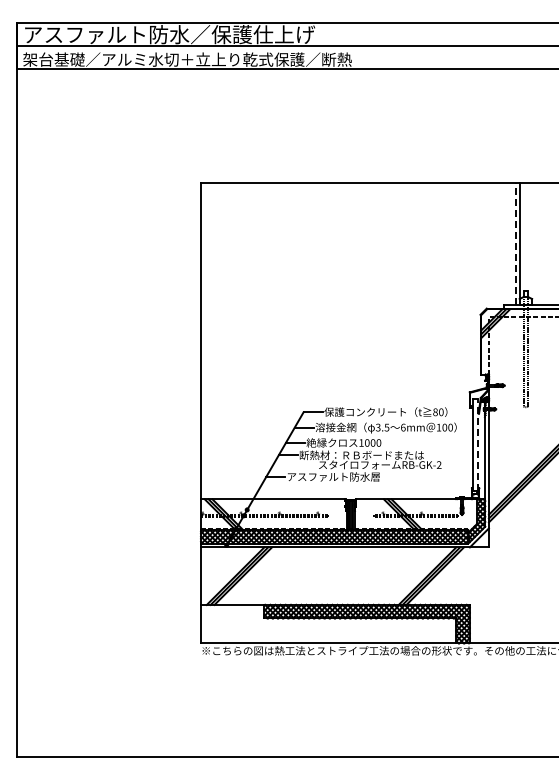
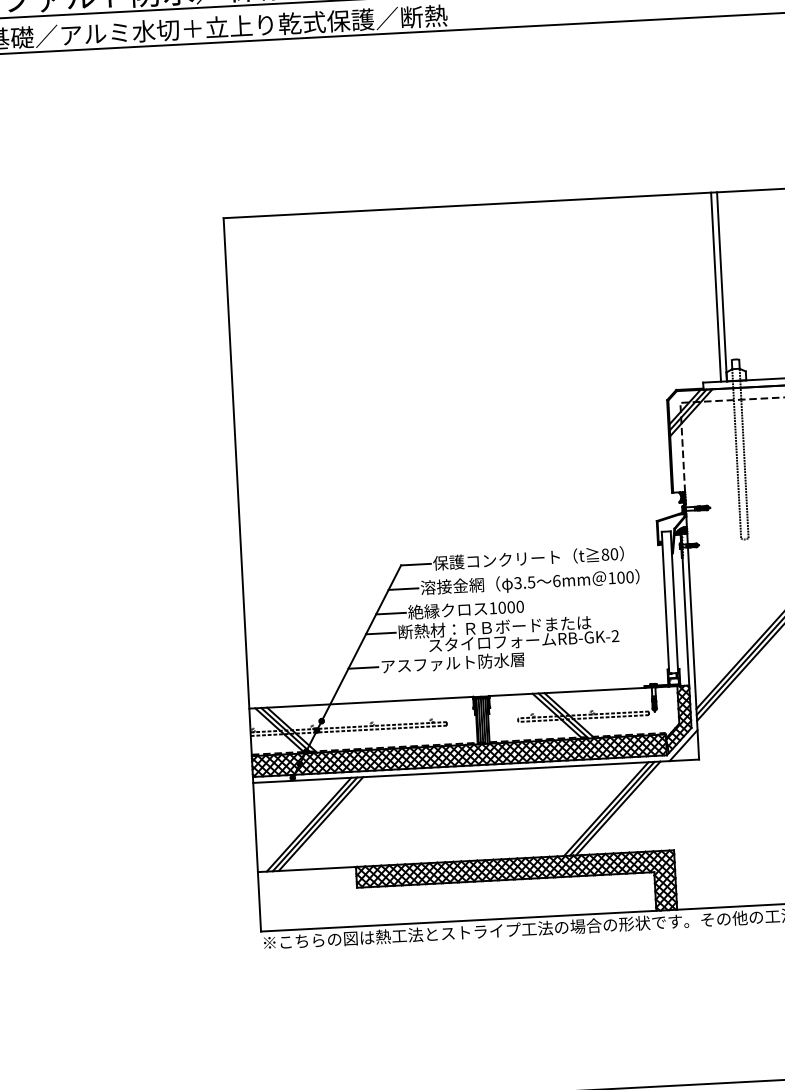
line: (515, 243) -> (715, 286), dashed -> solid
line: (478, 445) -> (674, 602), dashed -> solid

